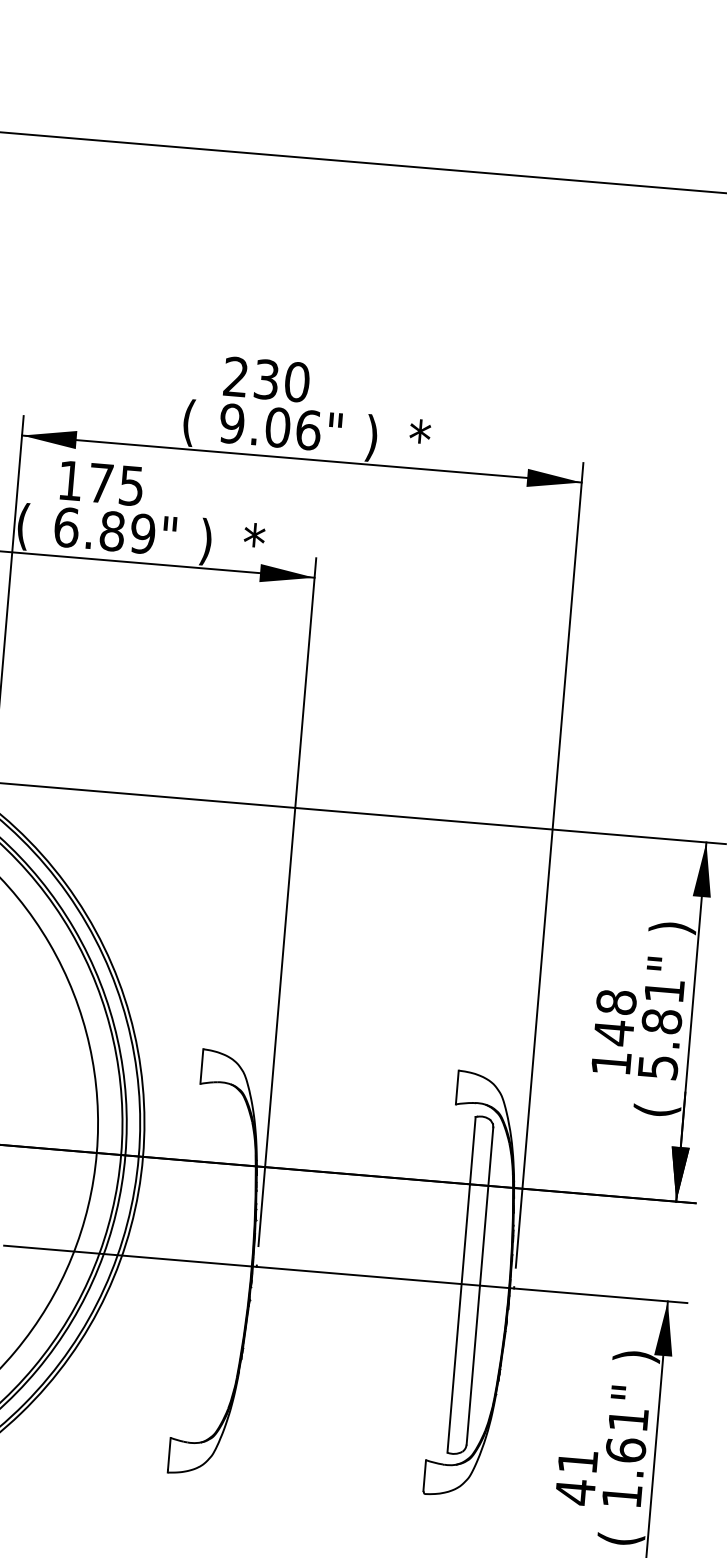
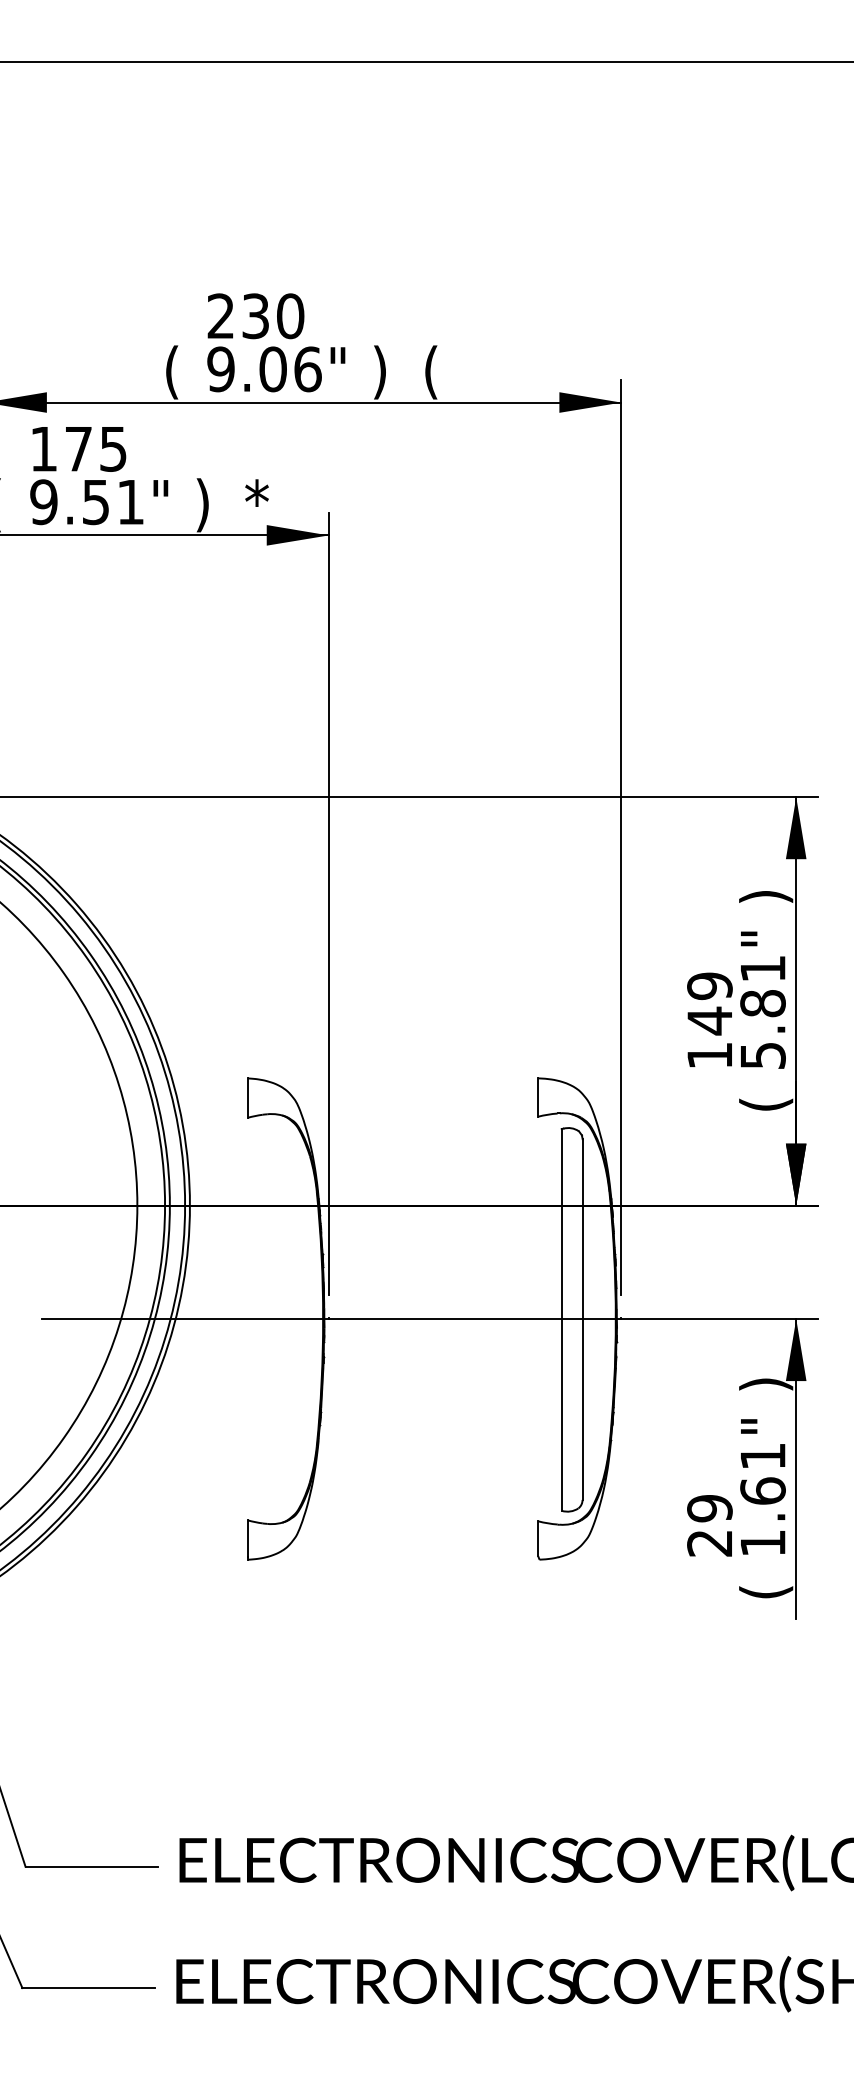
text: (419, 442) -> (434, 372), * -> (
text: (104, 530) -> (87, 502), 6.89" -> 9.51"
text: (616, 1002) -> (709, 986), 148 -> 149
text: (576, 1477) -> (709, 1526), 41 -> 29

